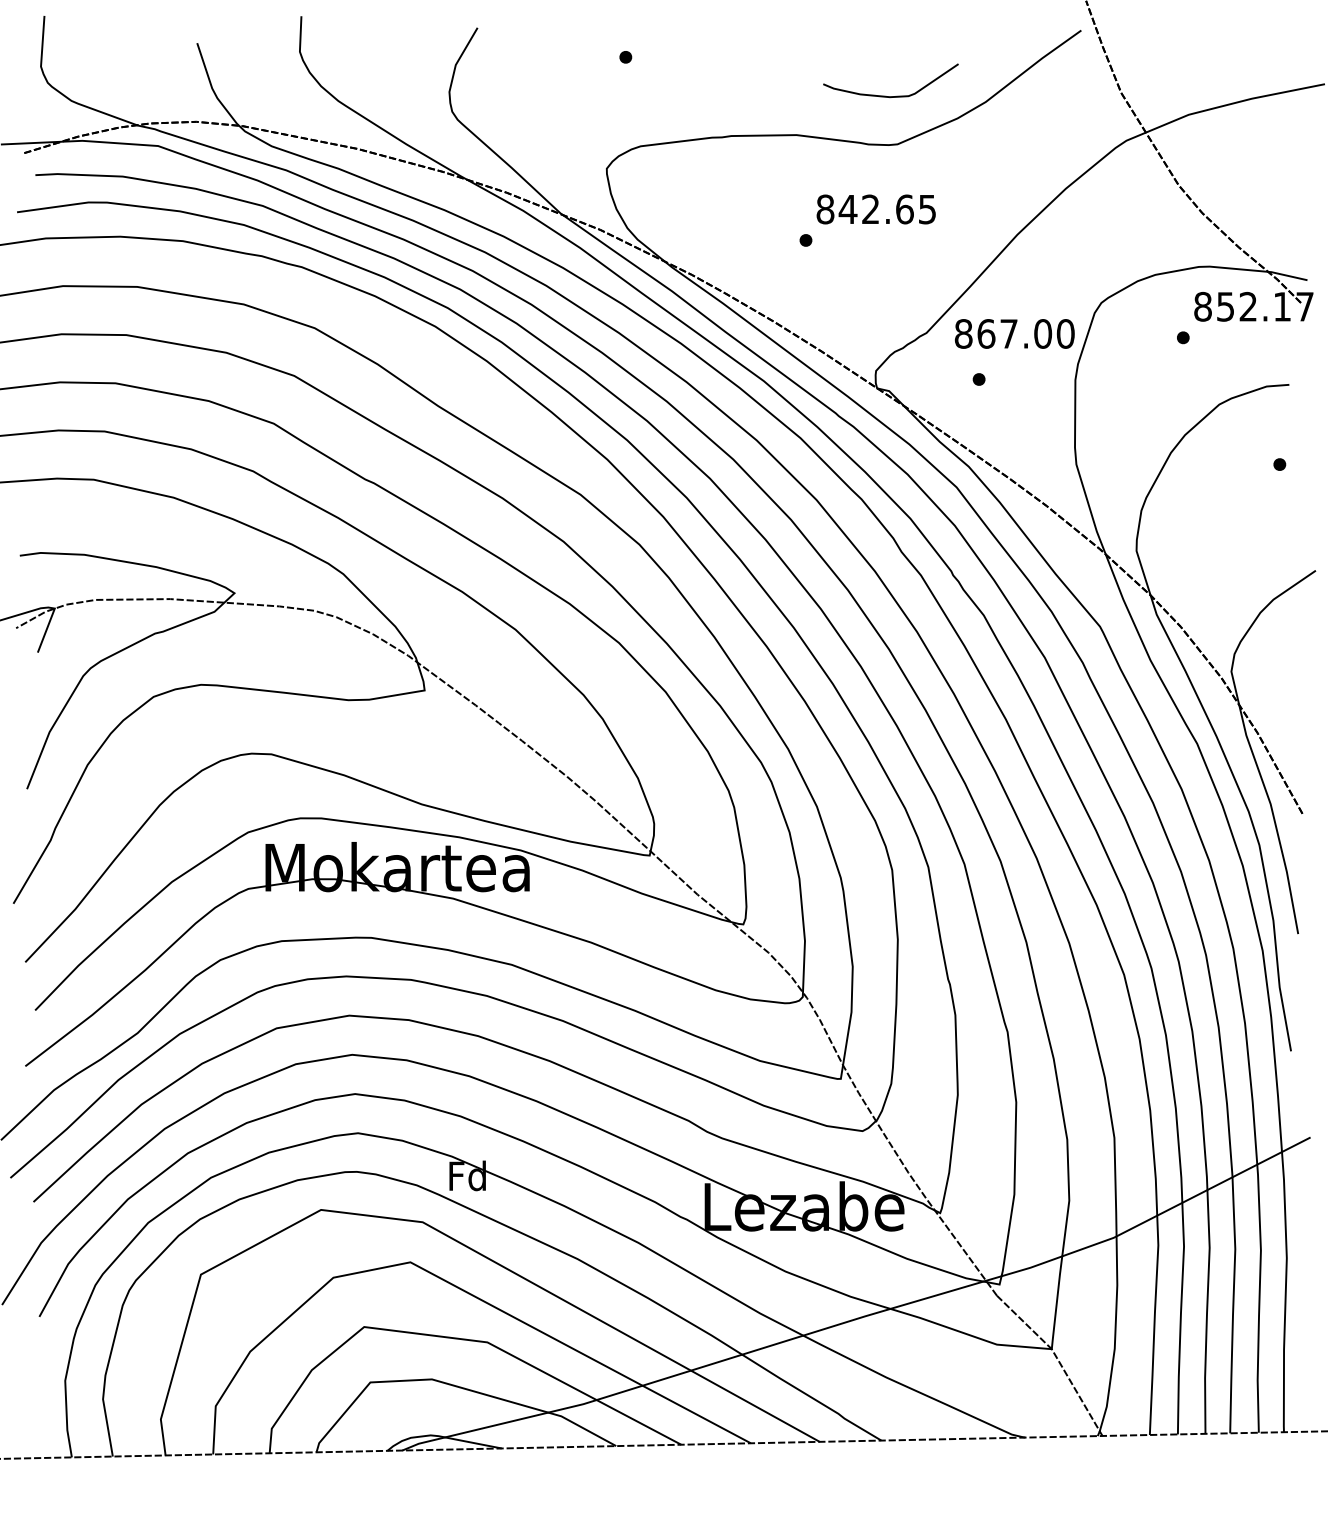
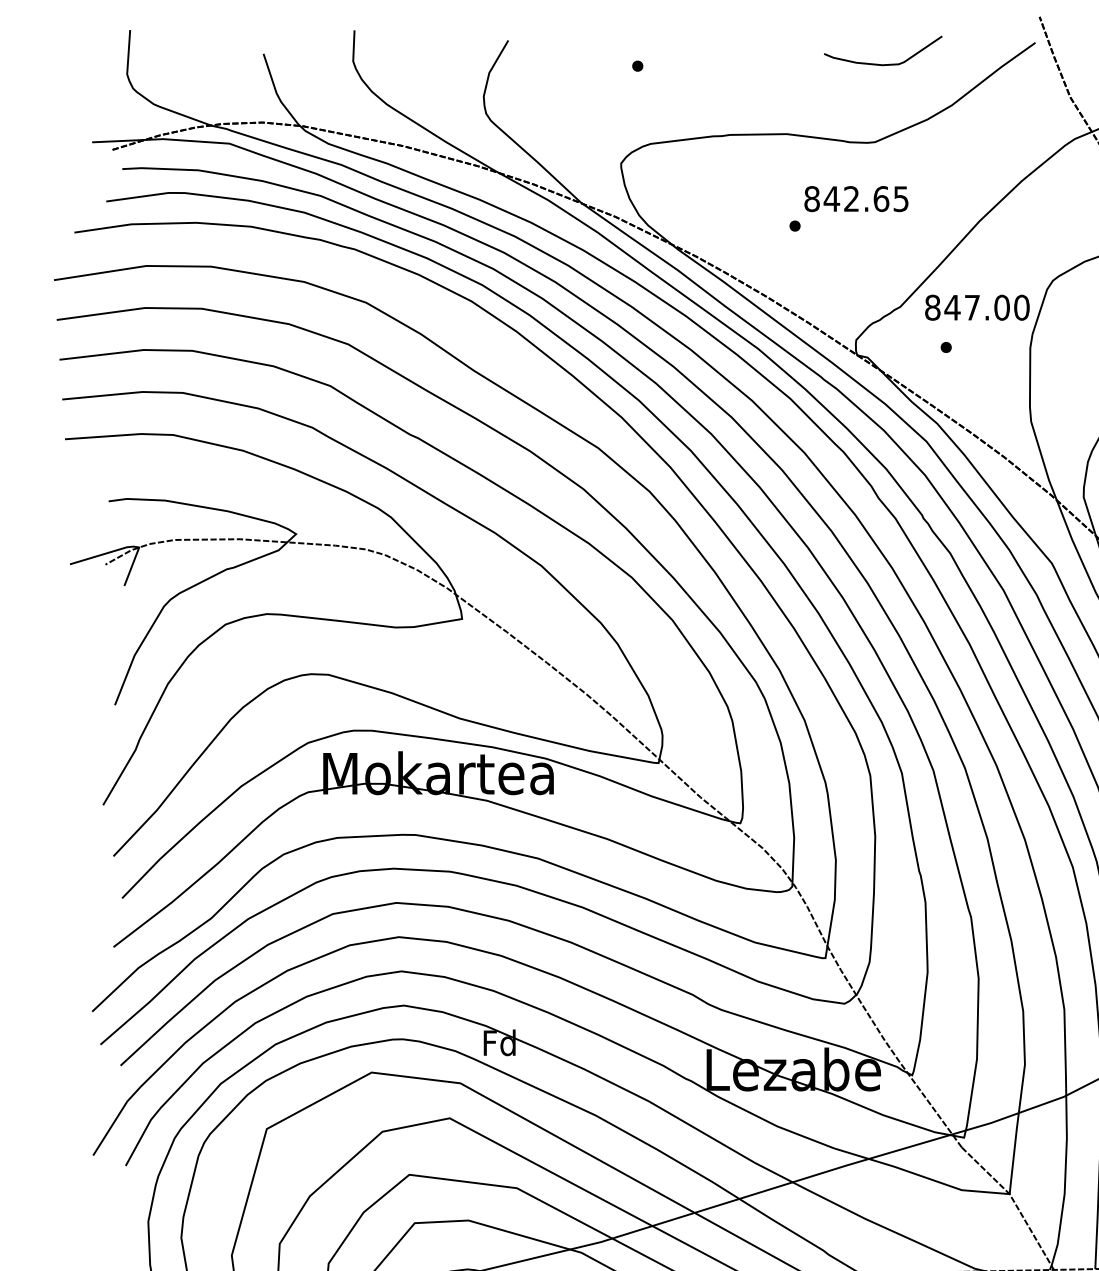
curve: (885, 95) -> (878, 63), moved
text: (985, 333) -> (951, 307), 867.00 -> 847.00

